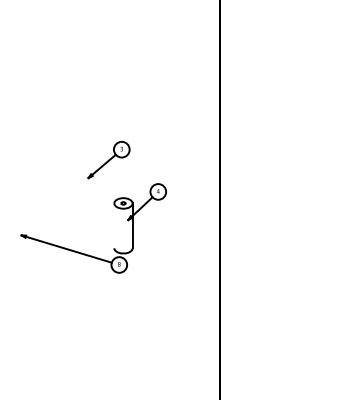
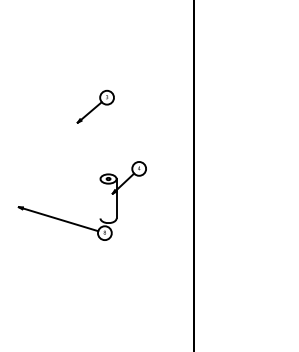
part: (108, 159) -> (95, 106), moved

